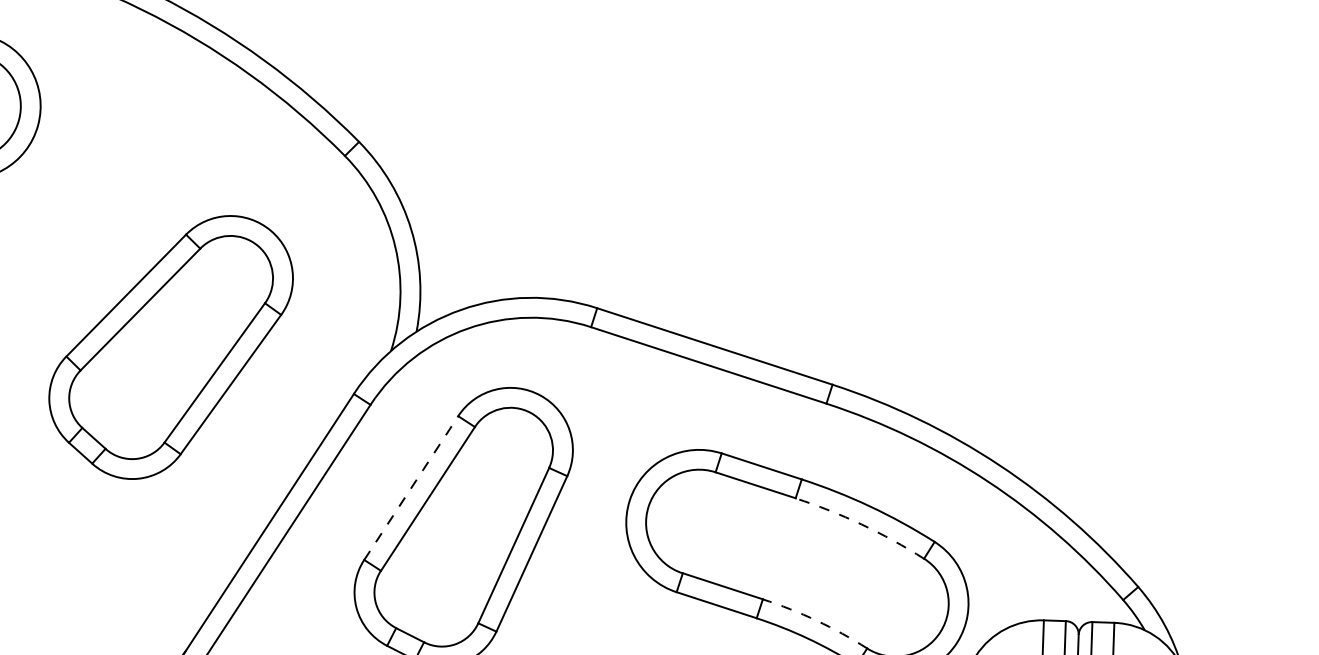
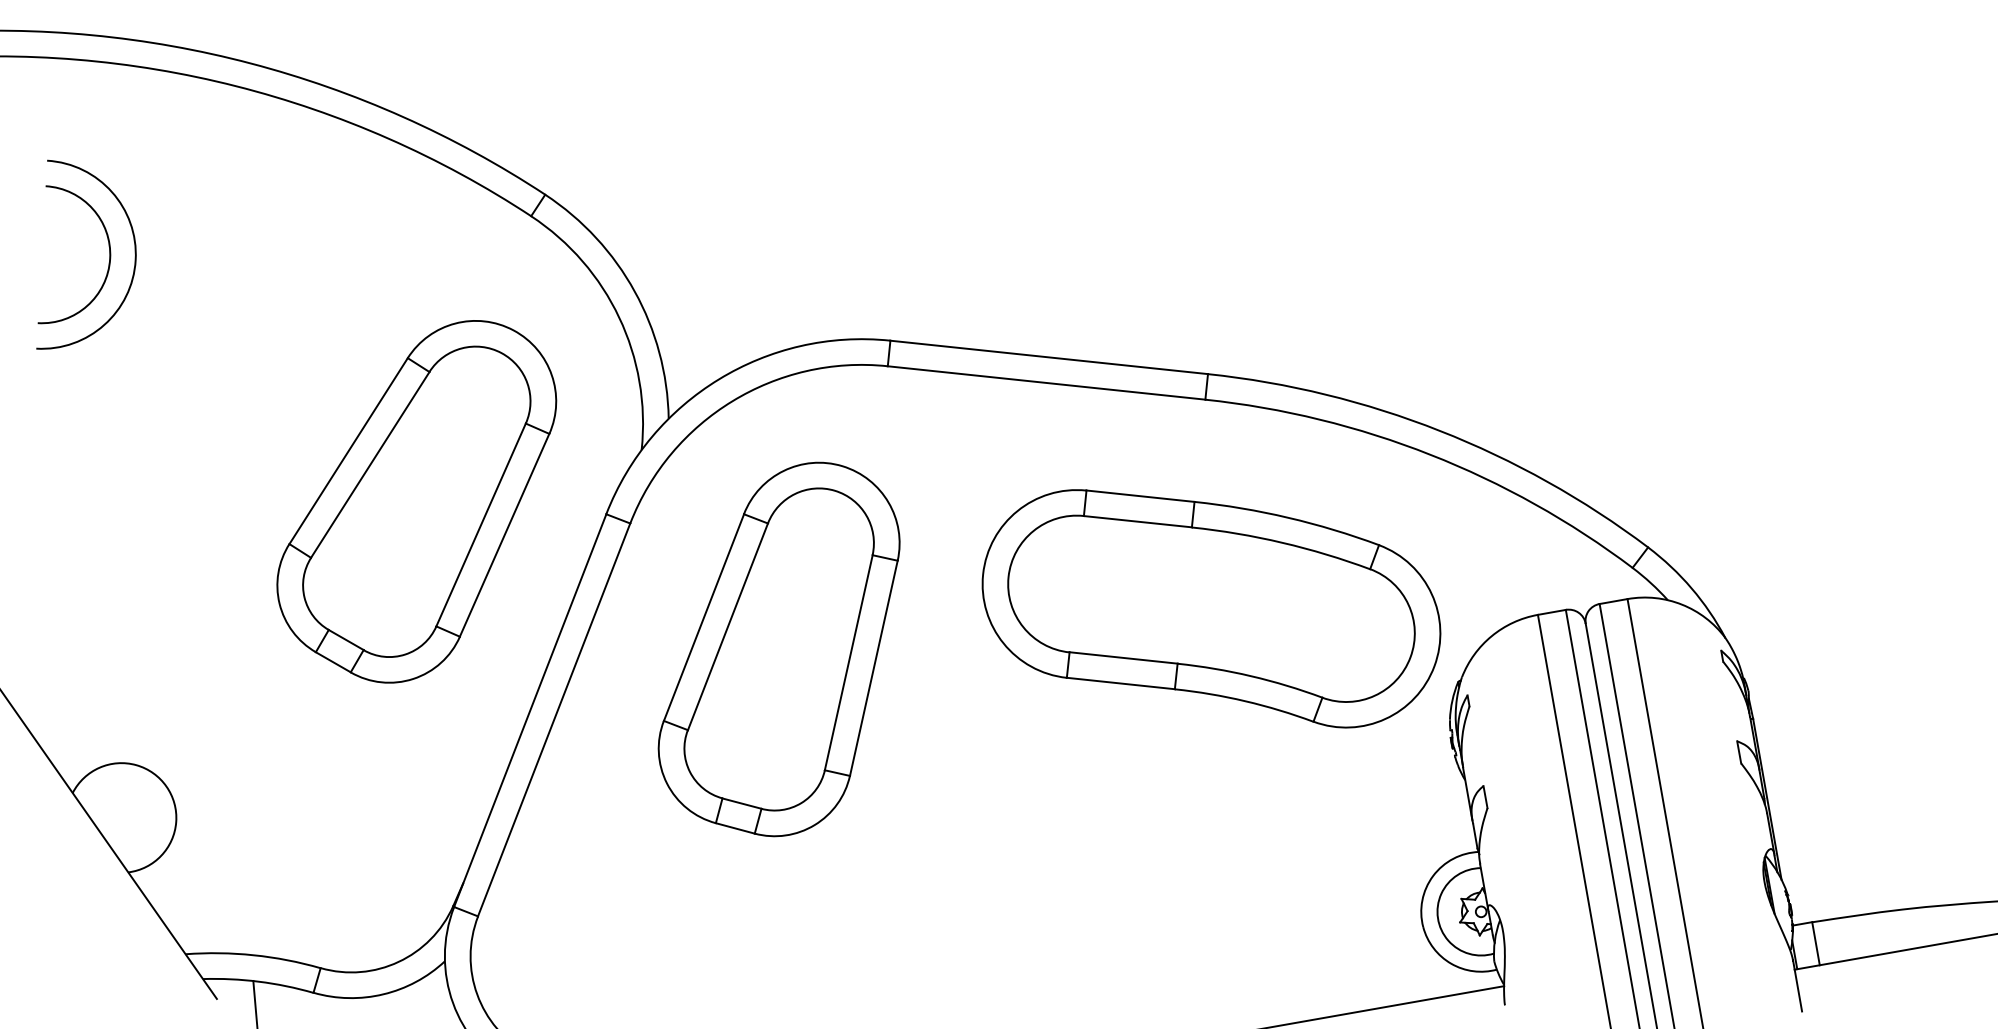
part: (169, 344) -> (416, 501), moved
line: (411, 488) -> (704, 617), dashed -> solid
arc: (861, 524) -> (1282, 542), dashed -> solid
arc: (816, 620) -> (1251, 676), dashed -> solid

